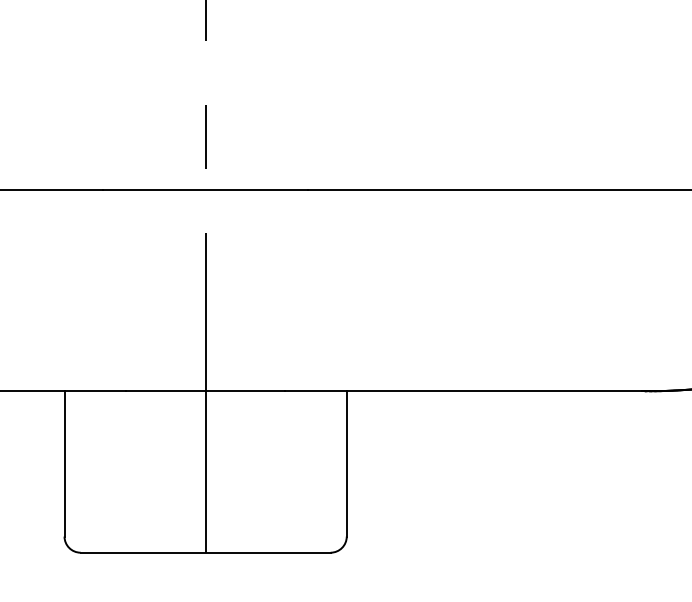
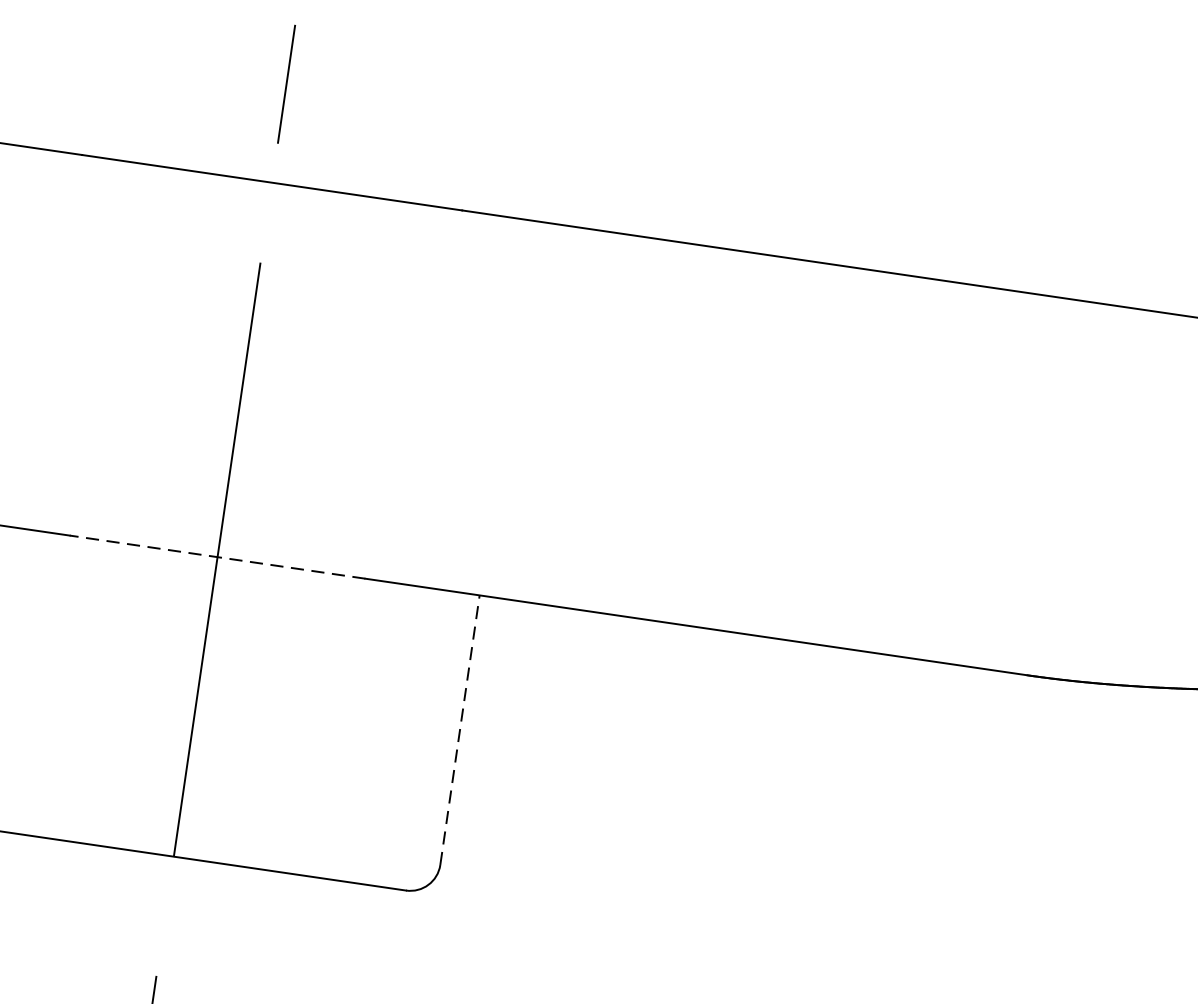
line: (205, 391) -> (217, 557), solid -> dashed
line: (346, 464) -> (459, 731), solid -> dashed

